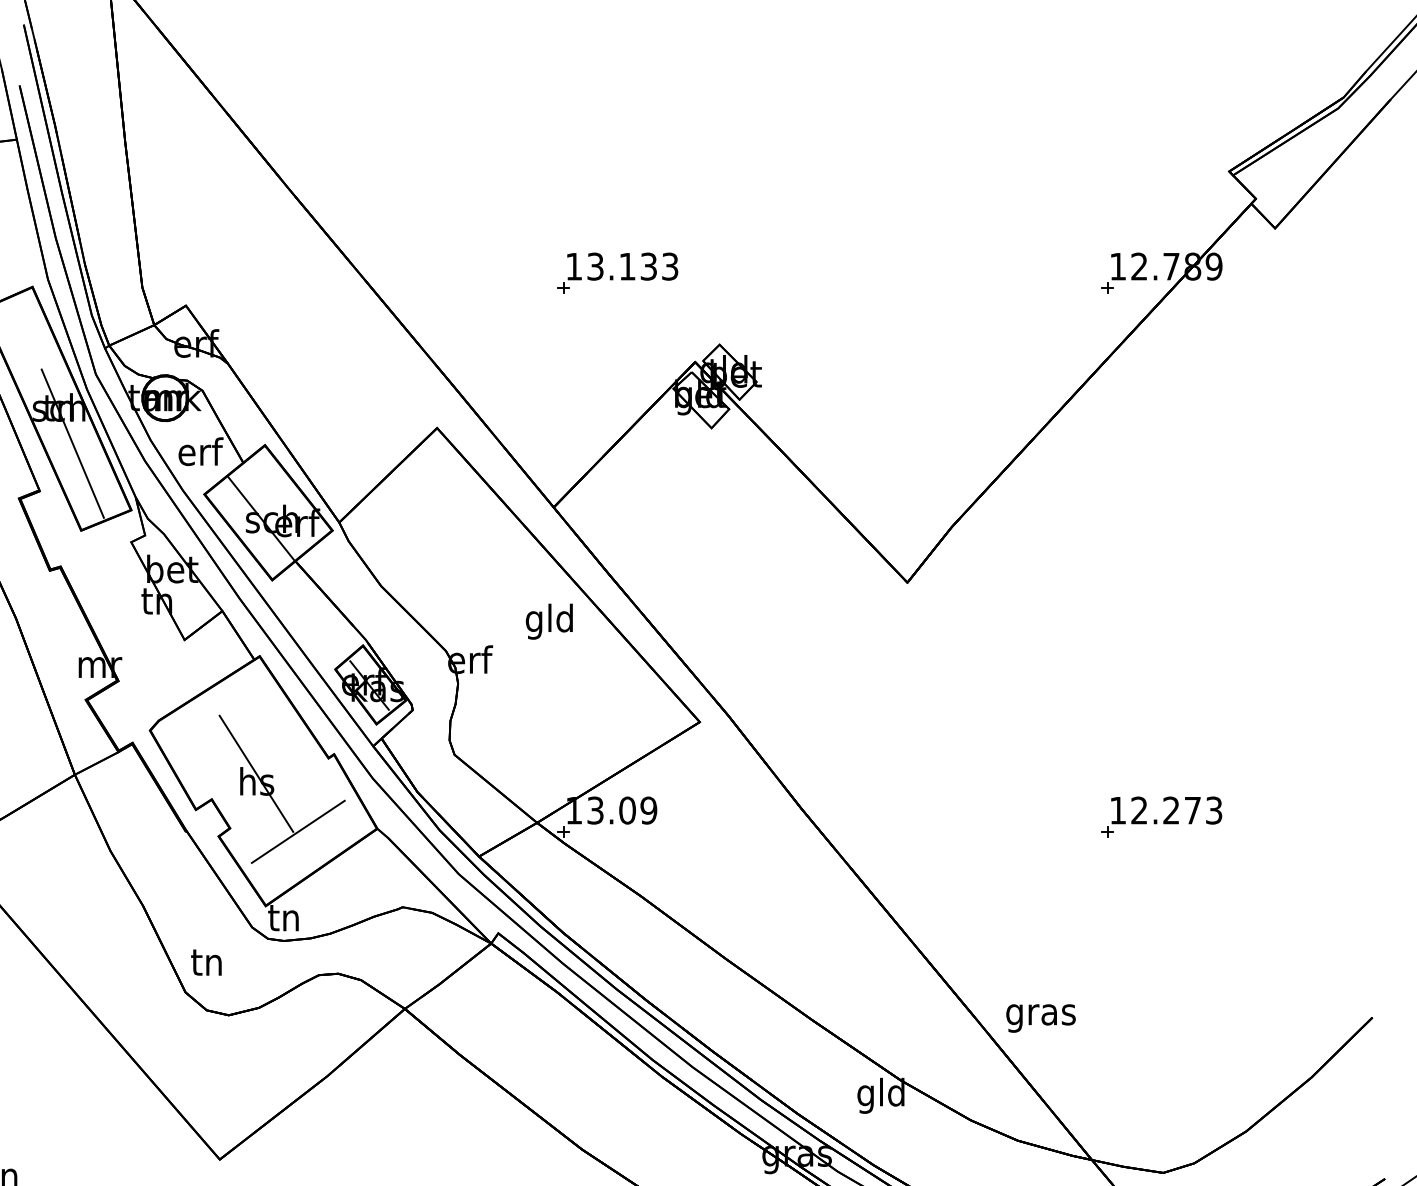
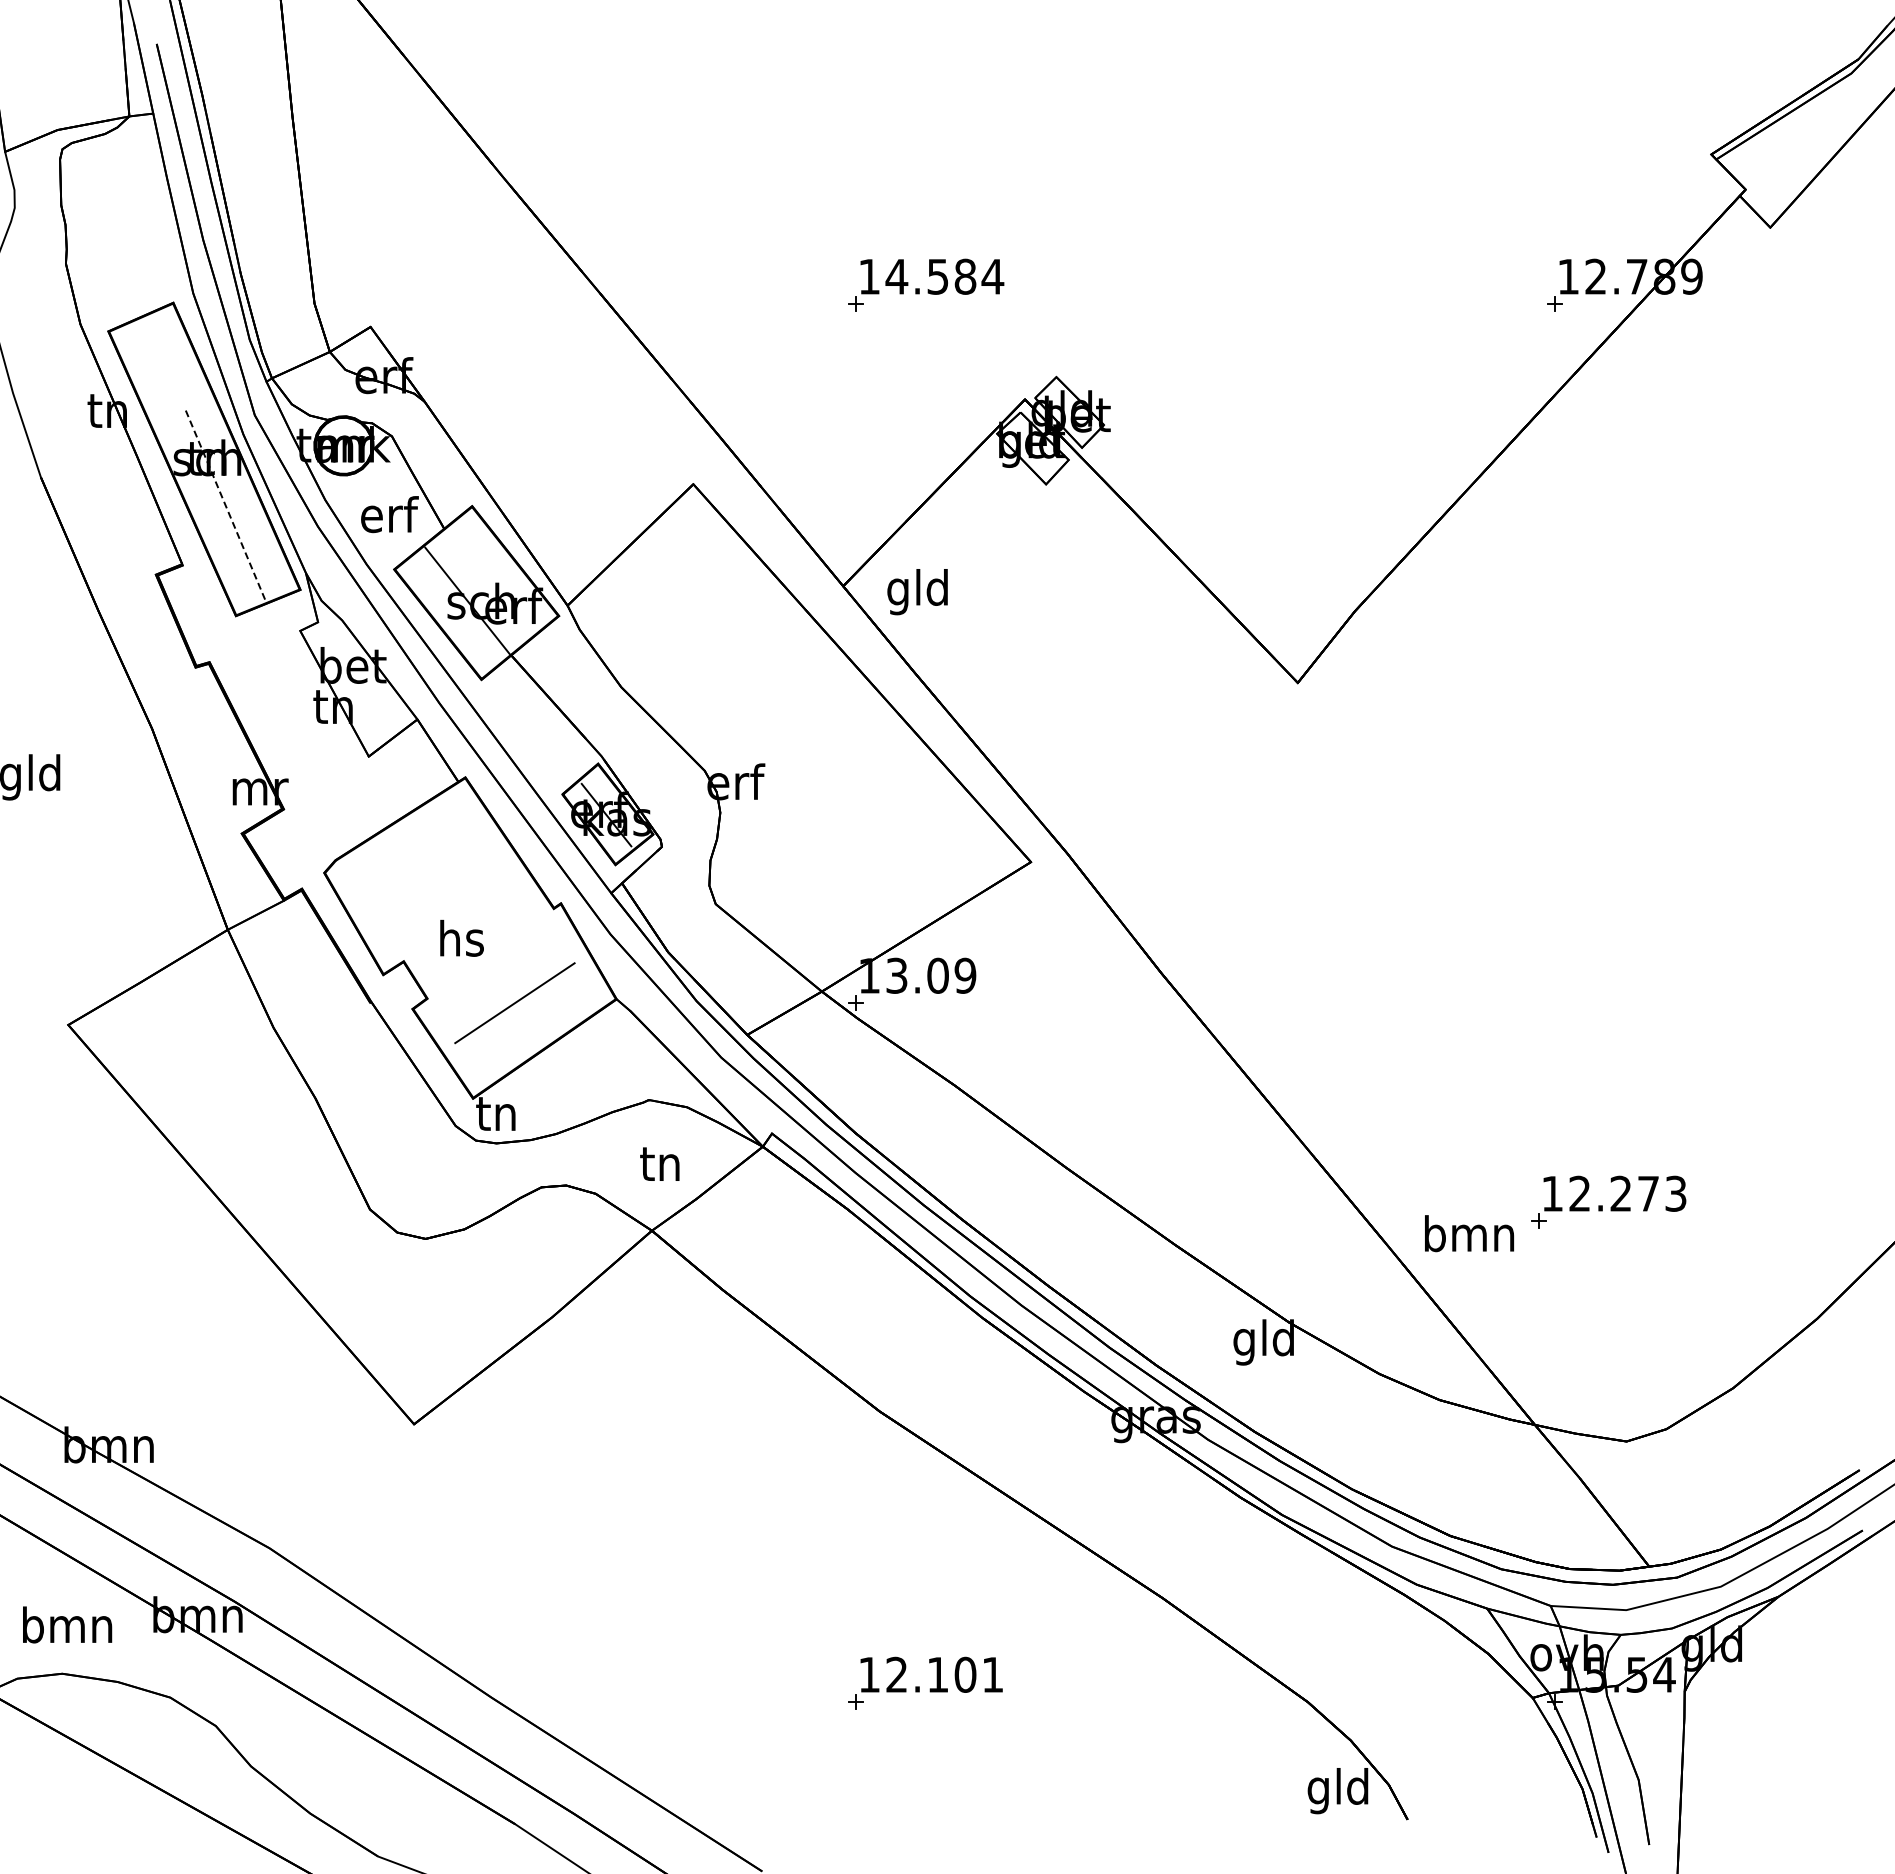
text: (632, 266) -> (944, 276), 13.133 -> 14.584
line: (72, 443) -> (224, 503), solid -> dashed
text: (549, 622) -> (917, 592), moved
line: (255, 773) -> (460, 928), removed
part: (1161, 816) -> (1608, 1201), moved
text: (206, 962) -> (659, 1163), moved
text: (1041, 1014) -> (1469, 1238), gras -> bmn

